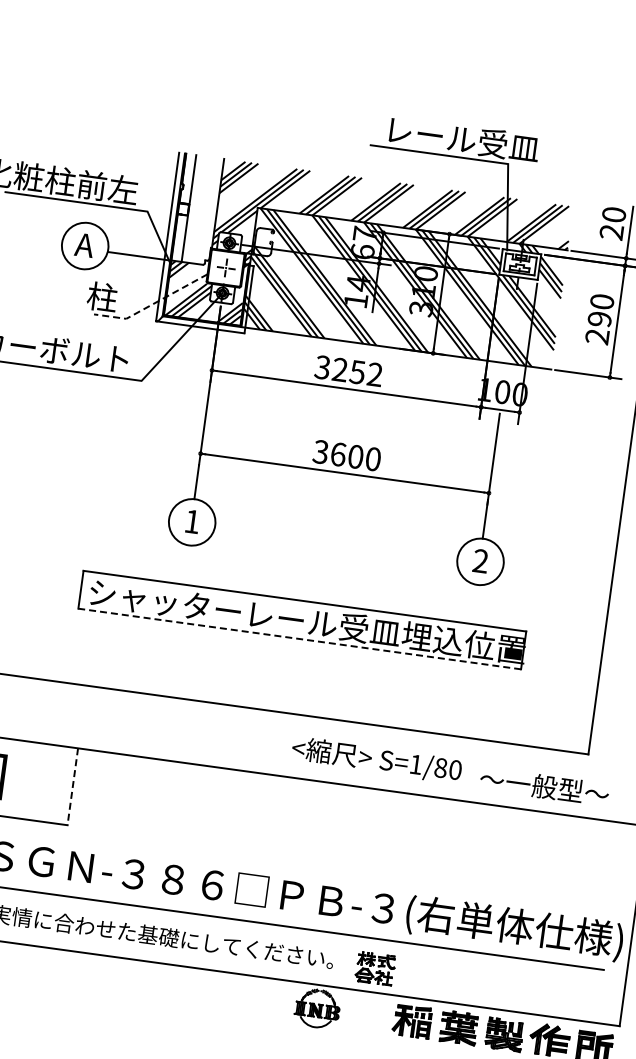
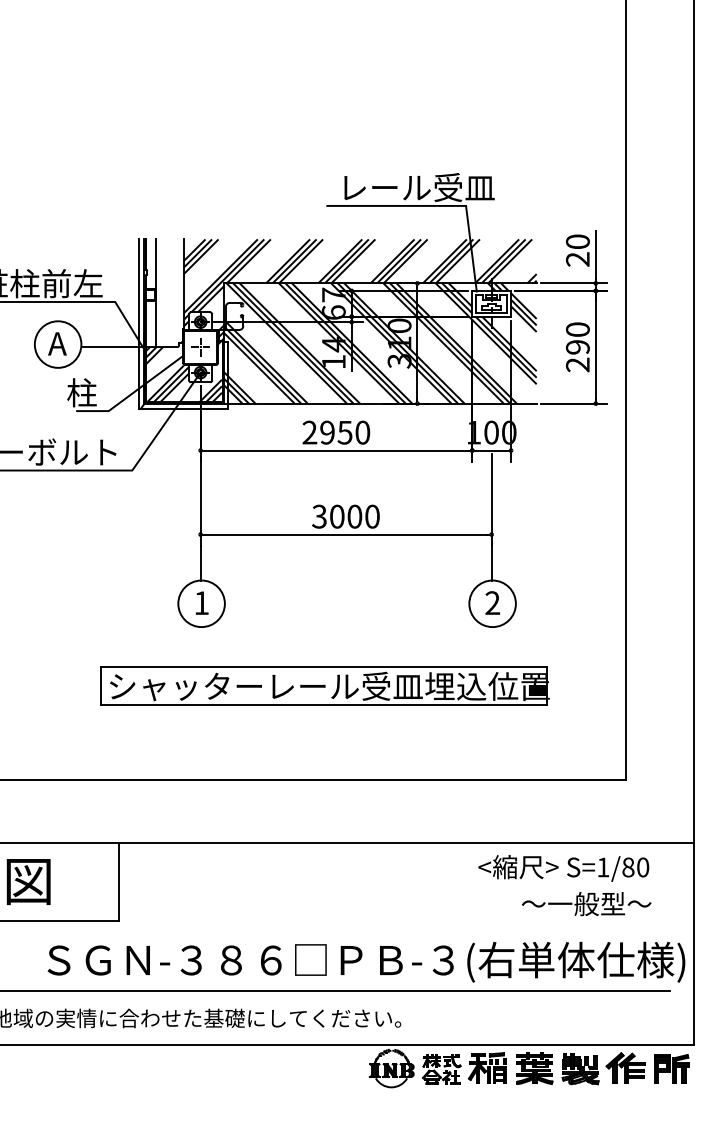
line: (151, 304) -> (131, 393), dashed -> solid
text: (349, 370) -> (336, 432), 3252 -> 2950
text: (338, 454) -> (337, 516), 3600 -> 3000
line: (299, 638) -> (323, 704), dashed -> solid
text: (376, 760) -> (563, 868), moved
line: (73, 786) -> (119, 881), dashed -> solid
text: (544, 787) -> (586, 904), moved
part: (375, 969) -> (441, 1069), moved

